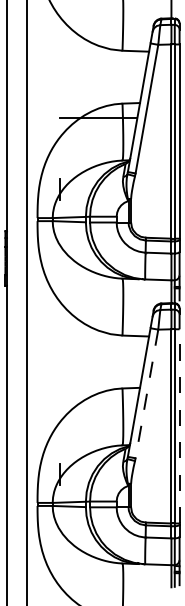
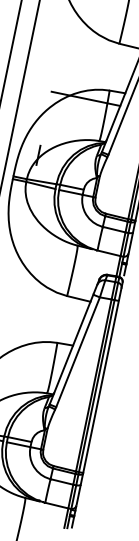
line: (146, 394) -> (77, 352), dashed -> solid
line: (179, 425) -> (101, 386), dashed -> solid

